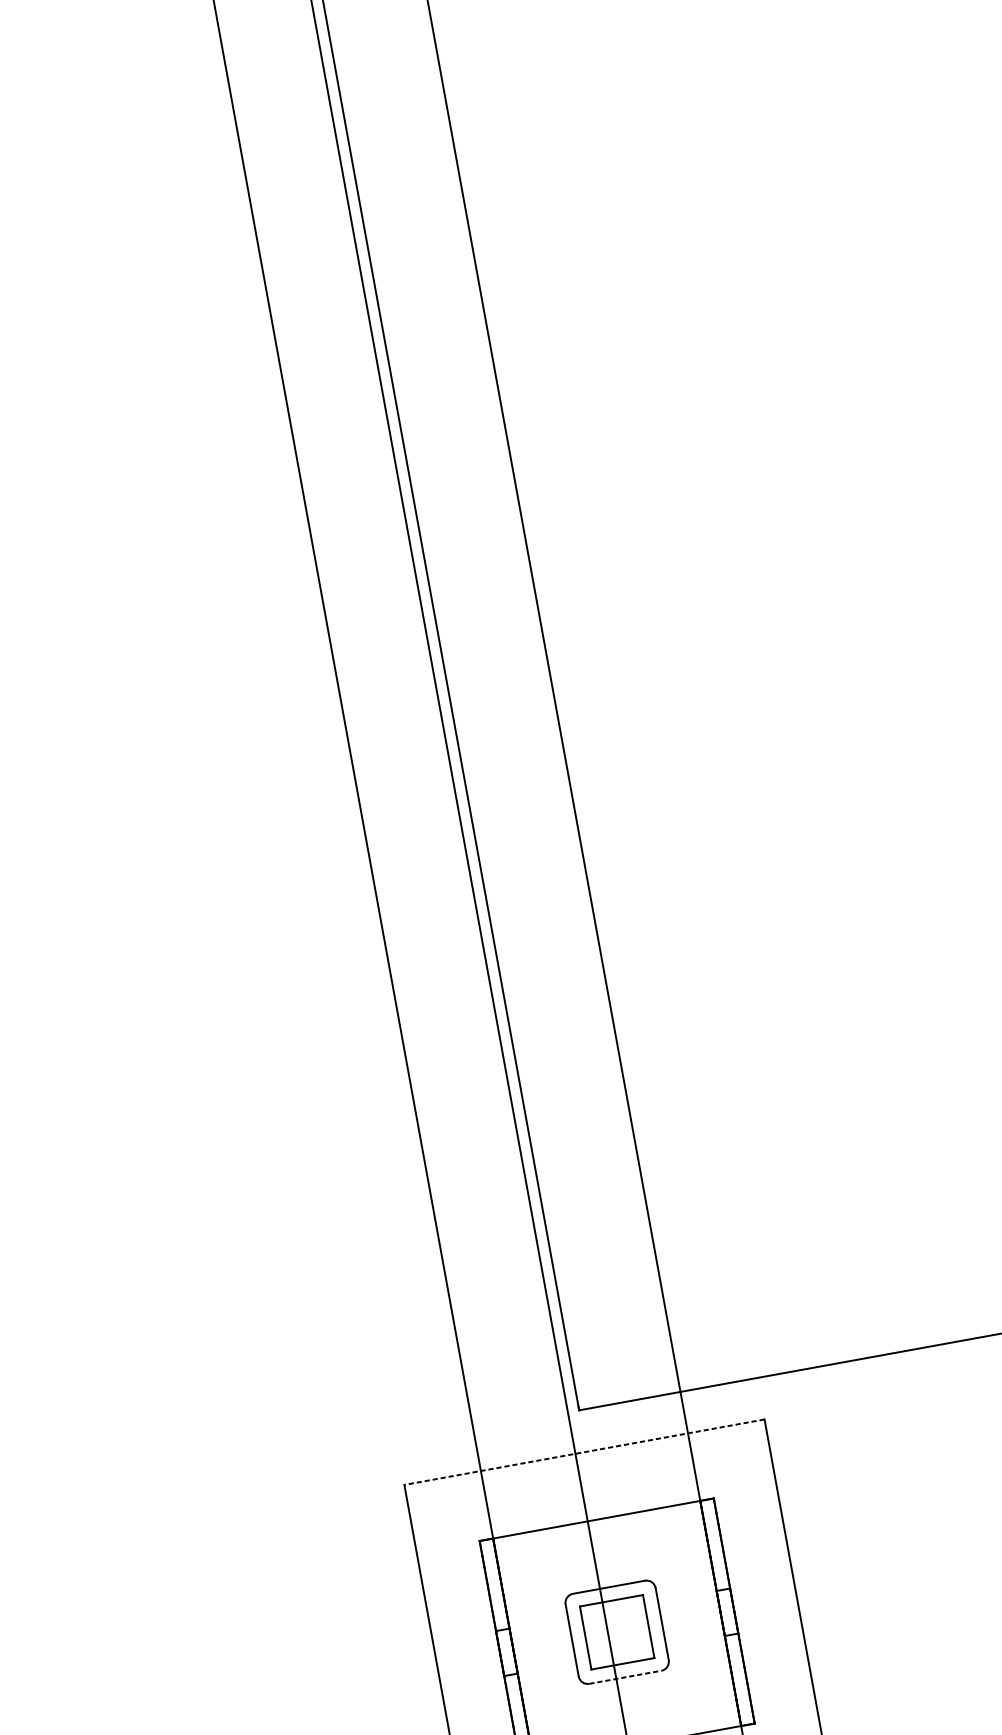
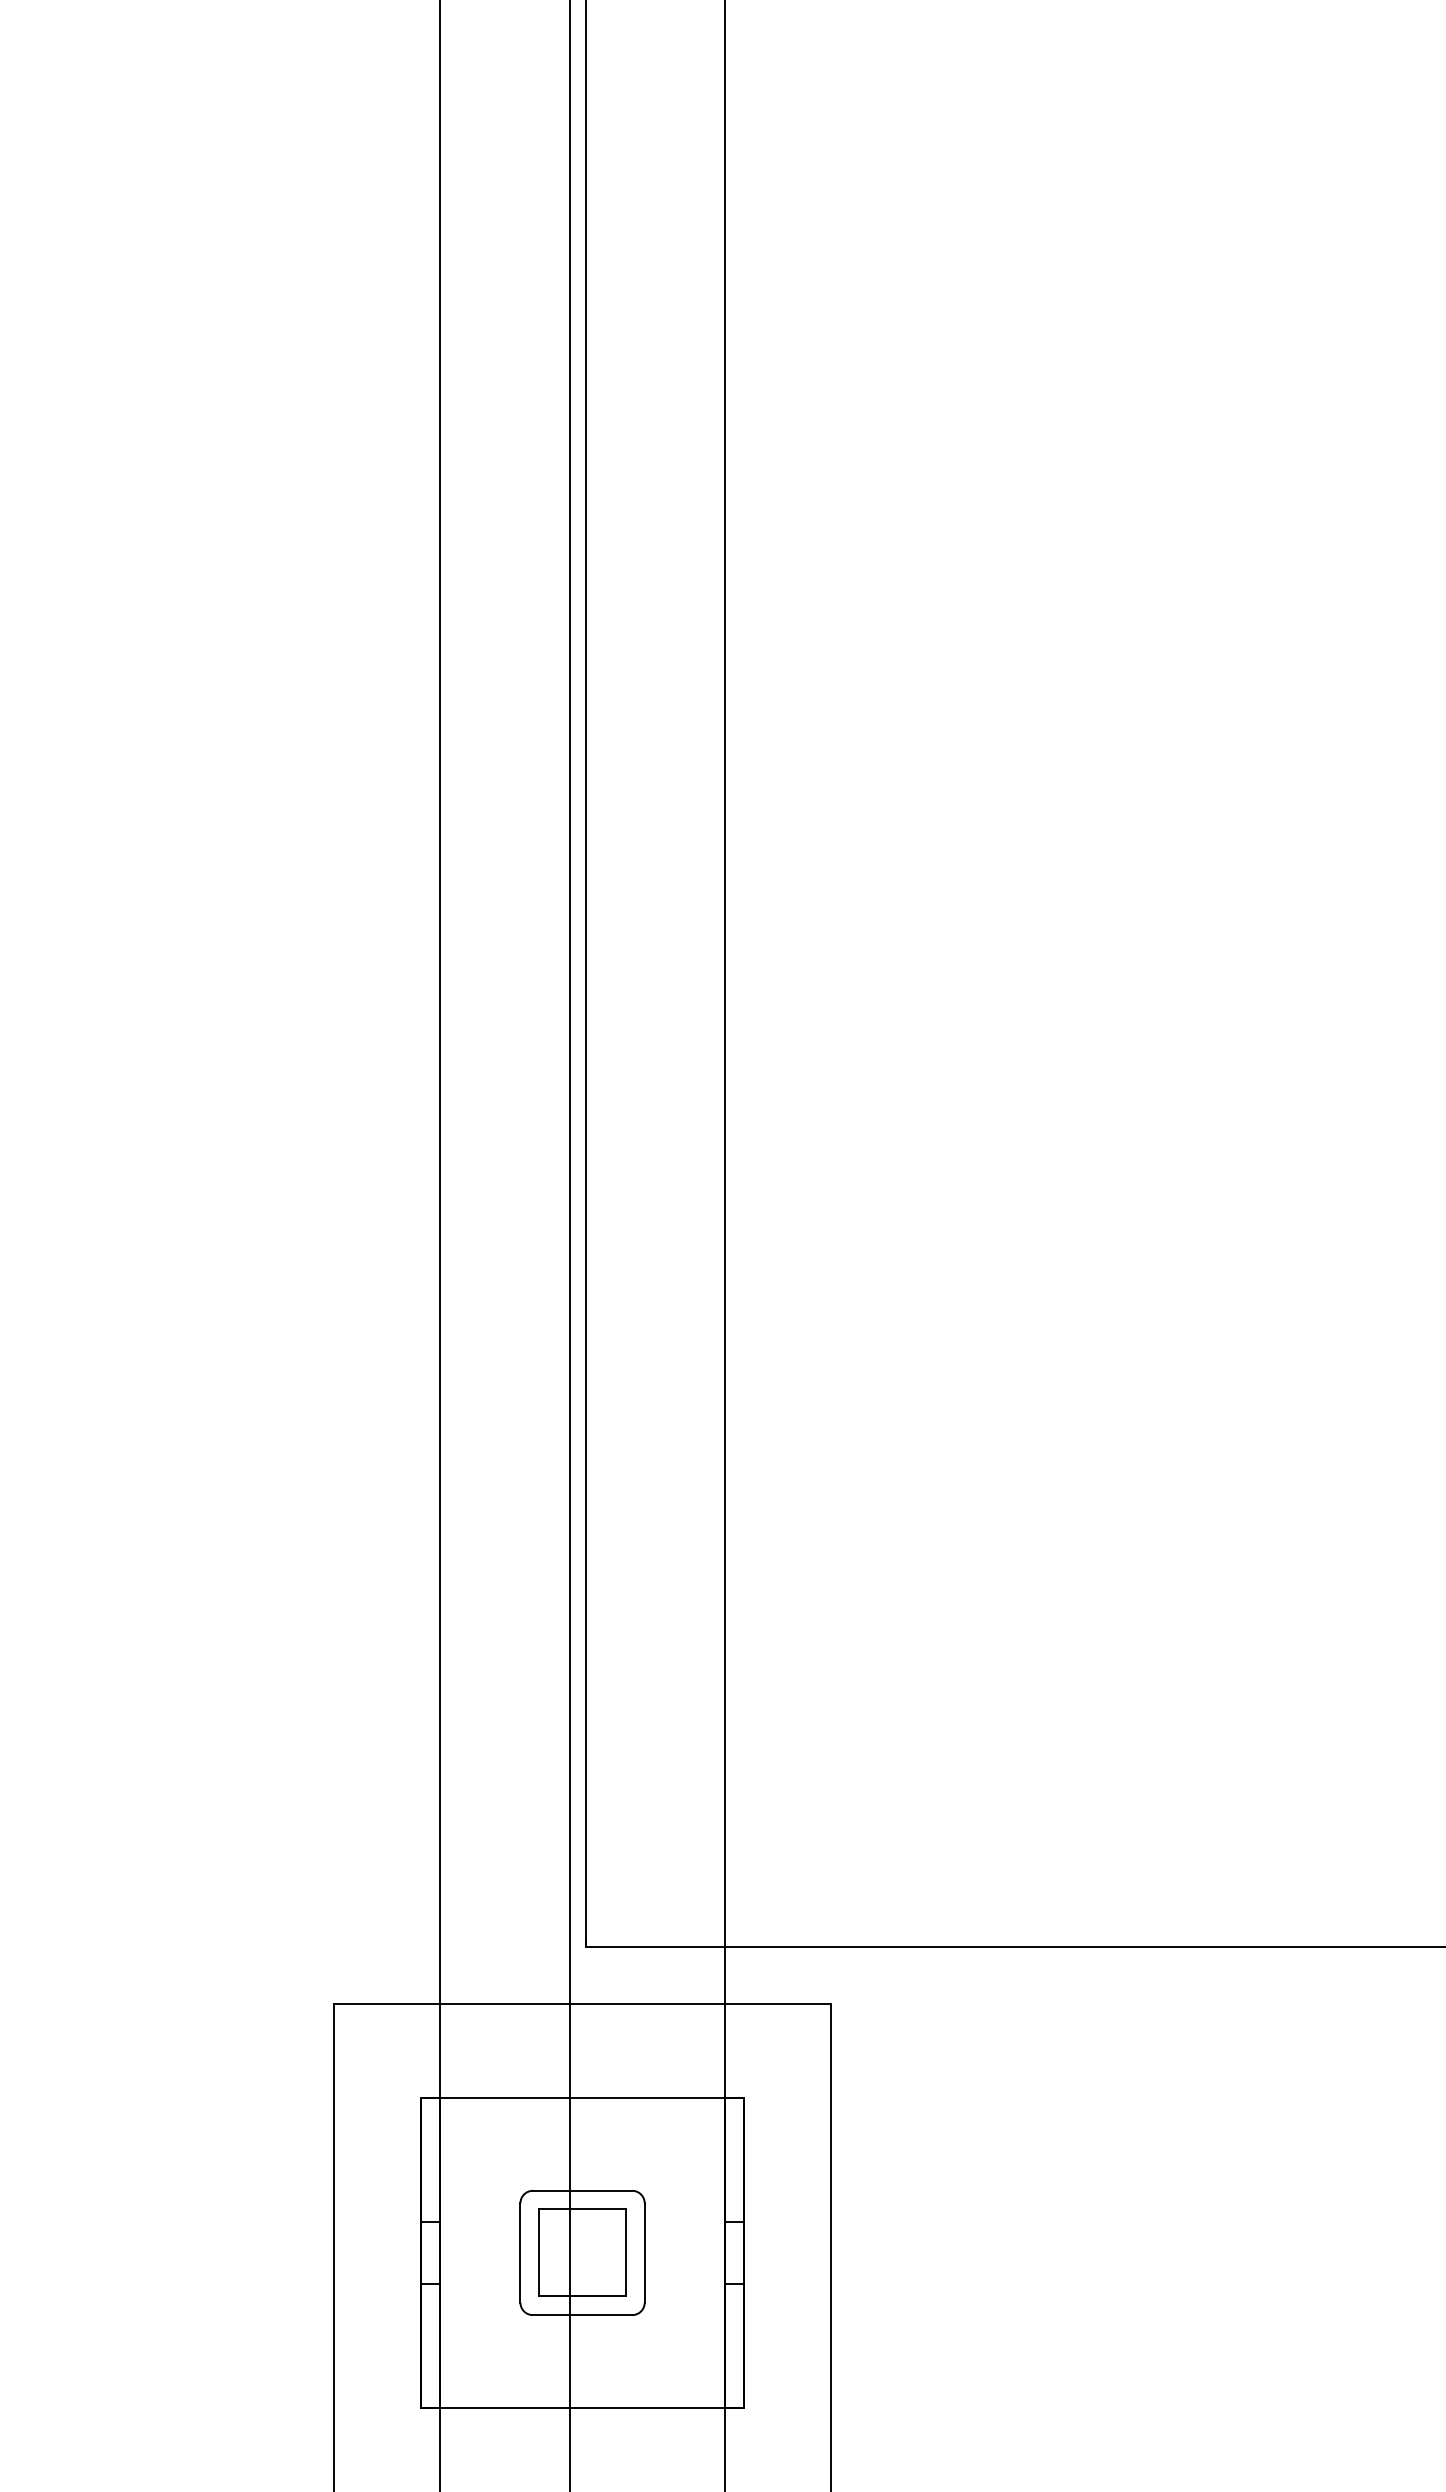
line: (584, 1452) -> (582, 2004), dashed -> solid
line: (625, 1677) -> (582, 2315), dashed -> solid

